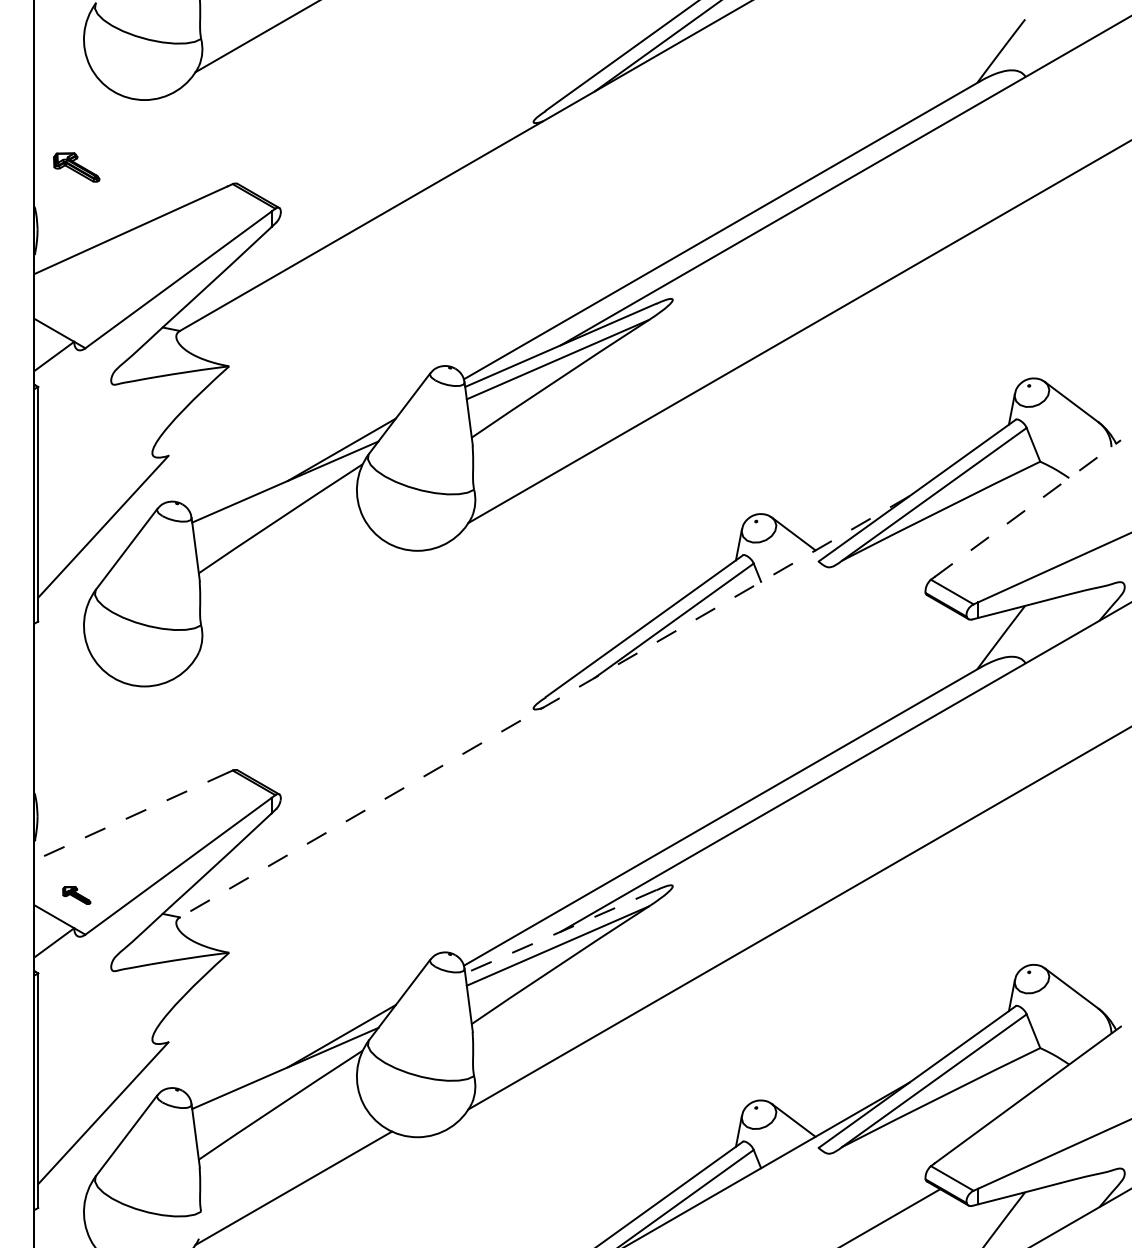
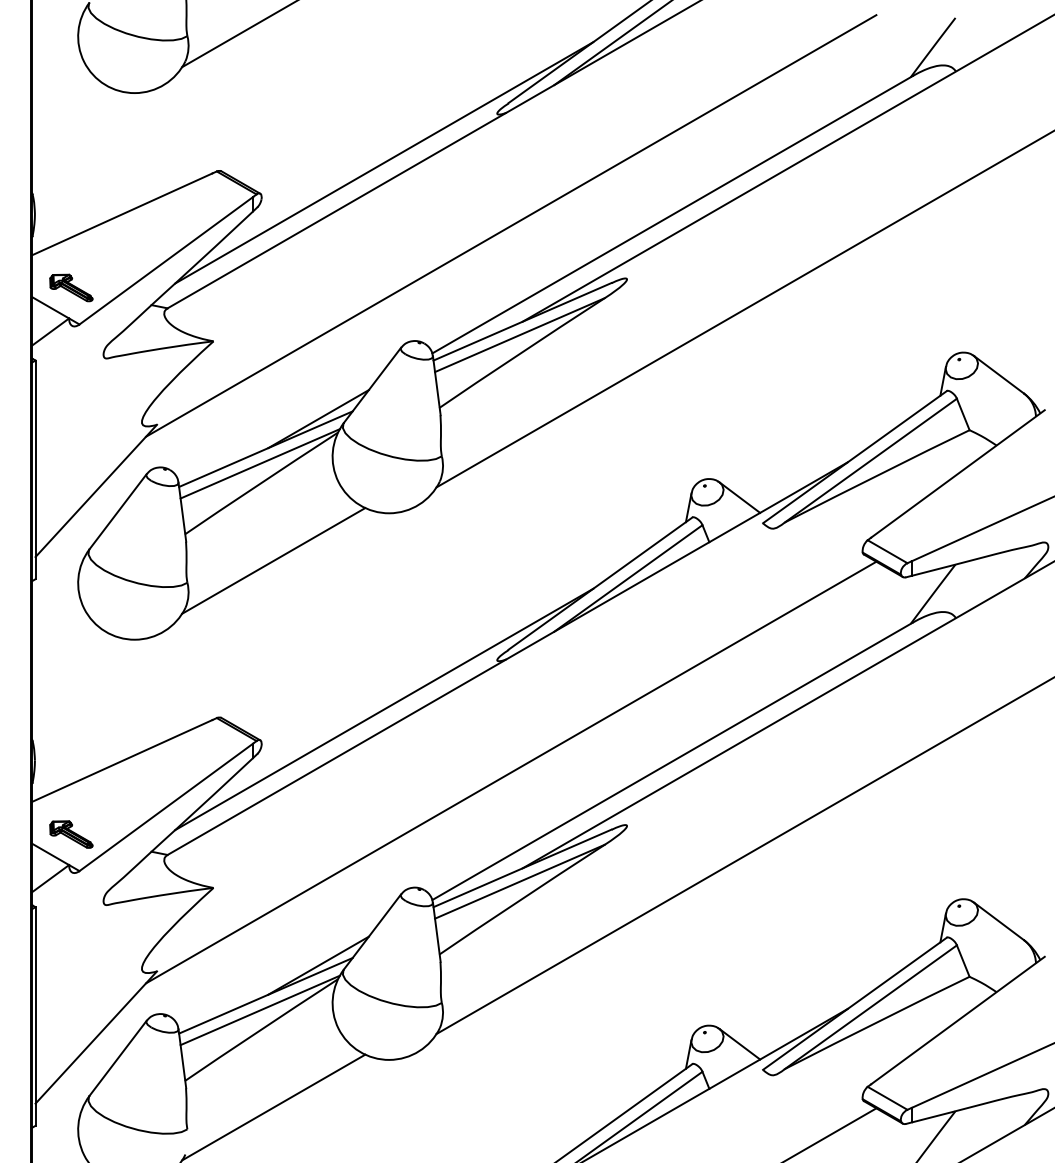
part: (76, 166) -> (71, 287), moved
line: (412, 174) -> (384, 162), added
line: (548, 242) -> (511, 225), added
line: (278, 497) -> (259, 463), added
line: (1027, 508) -> (957, 473), dashed -> solid
line: (293, 601) -> (273, 560), added
line: (544, 706) -> (507, 658), dashed -> solid
line: (412, 761) -> (384, 709), added
line: (130, 817) -> (121, 761), dashed -> solid
line: (548, 828) -> (511, 772), added
part: (76, 895) -> (71, 834), size x1.67
line: (560, 931) -> (522, 868), dashed -> solid
line: (278, 1084) -> (259, 1010), added

